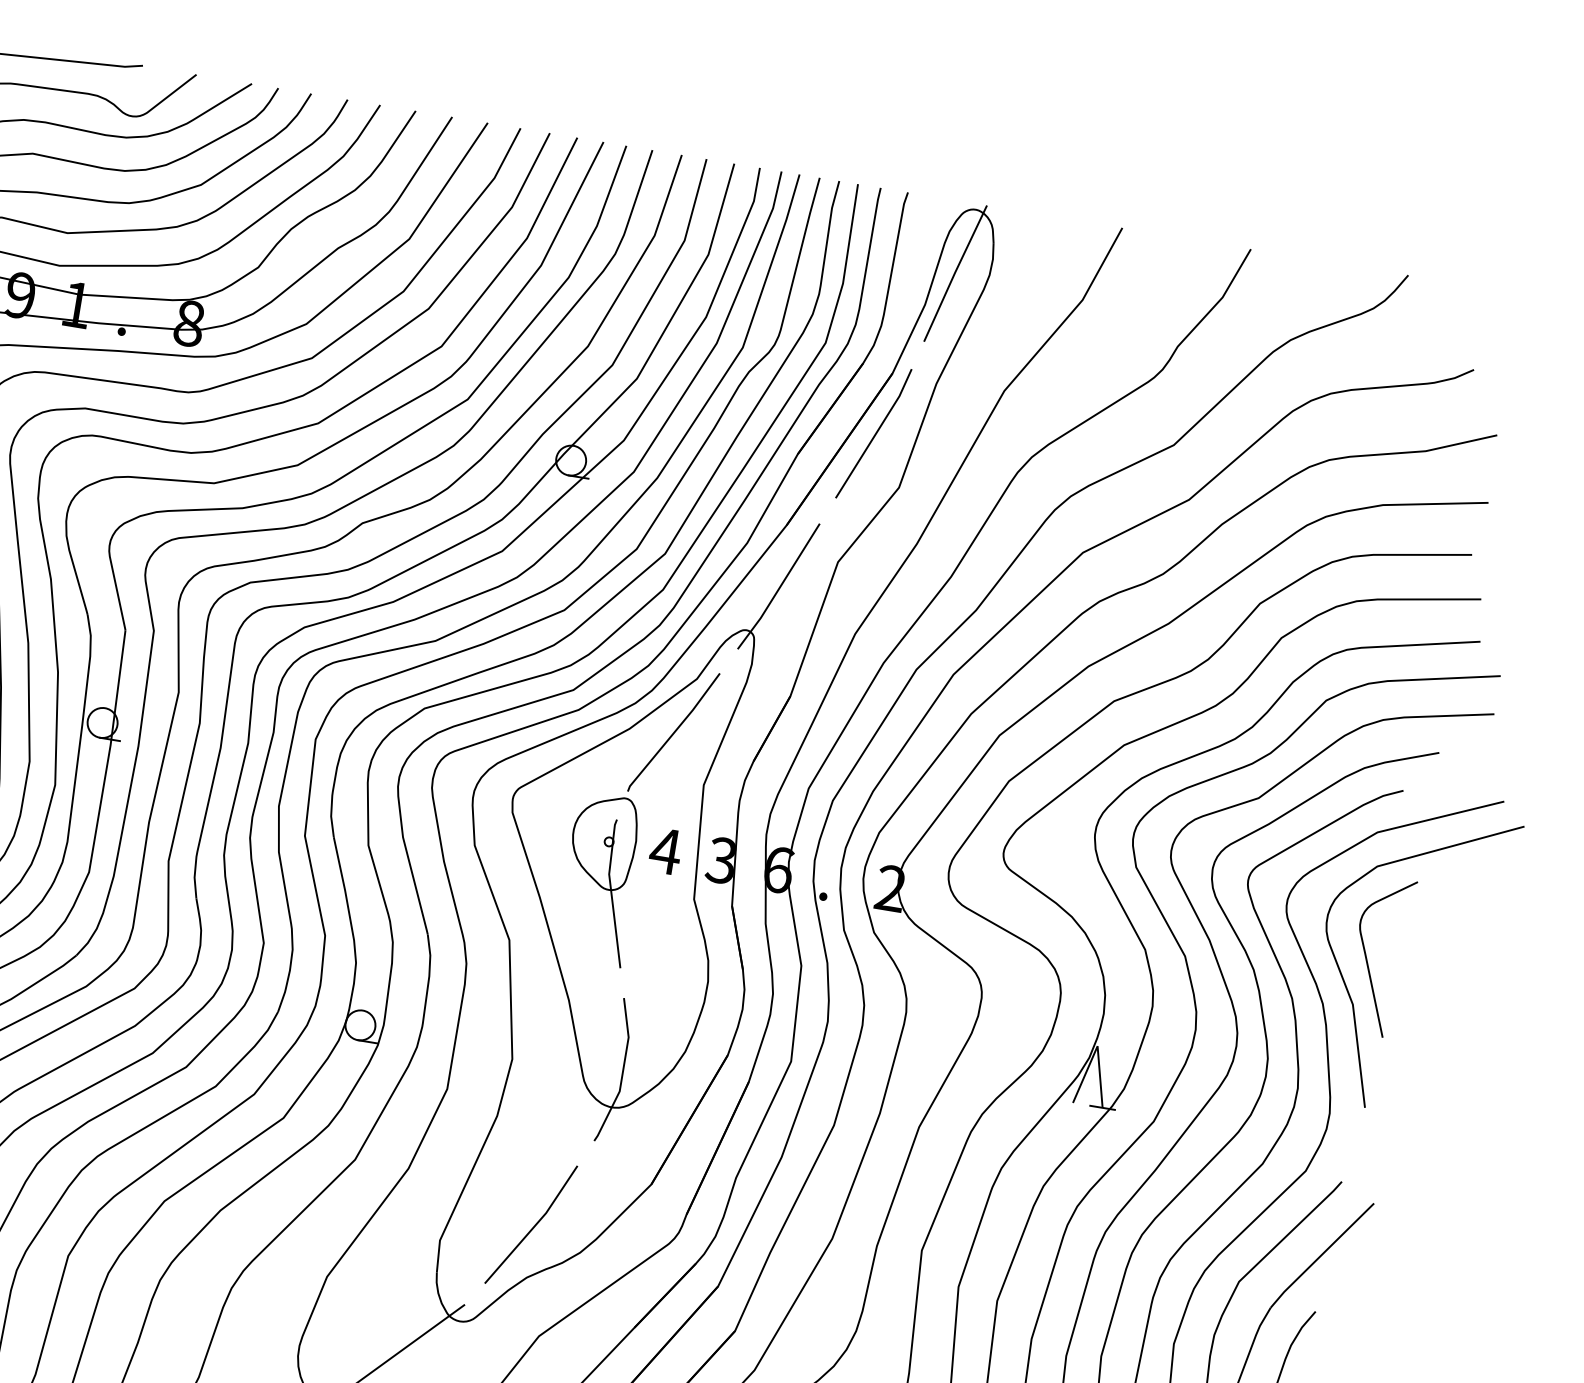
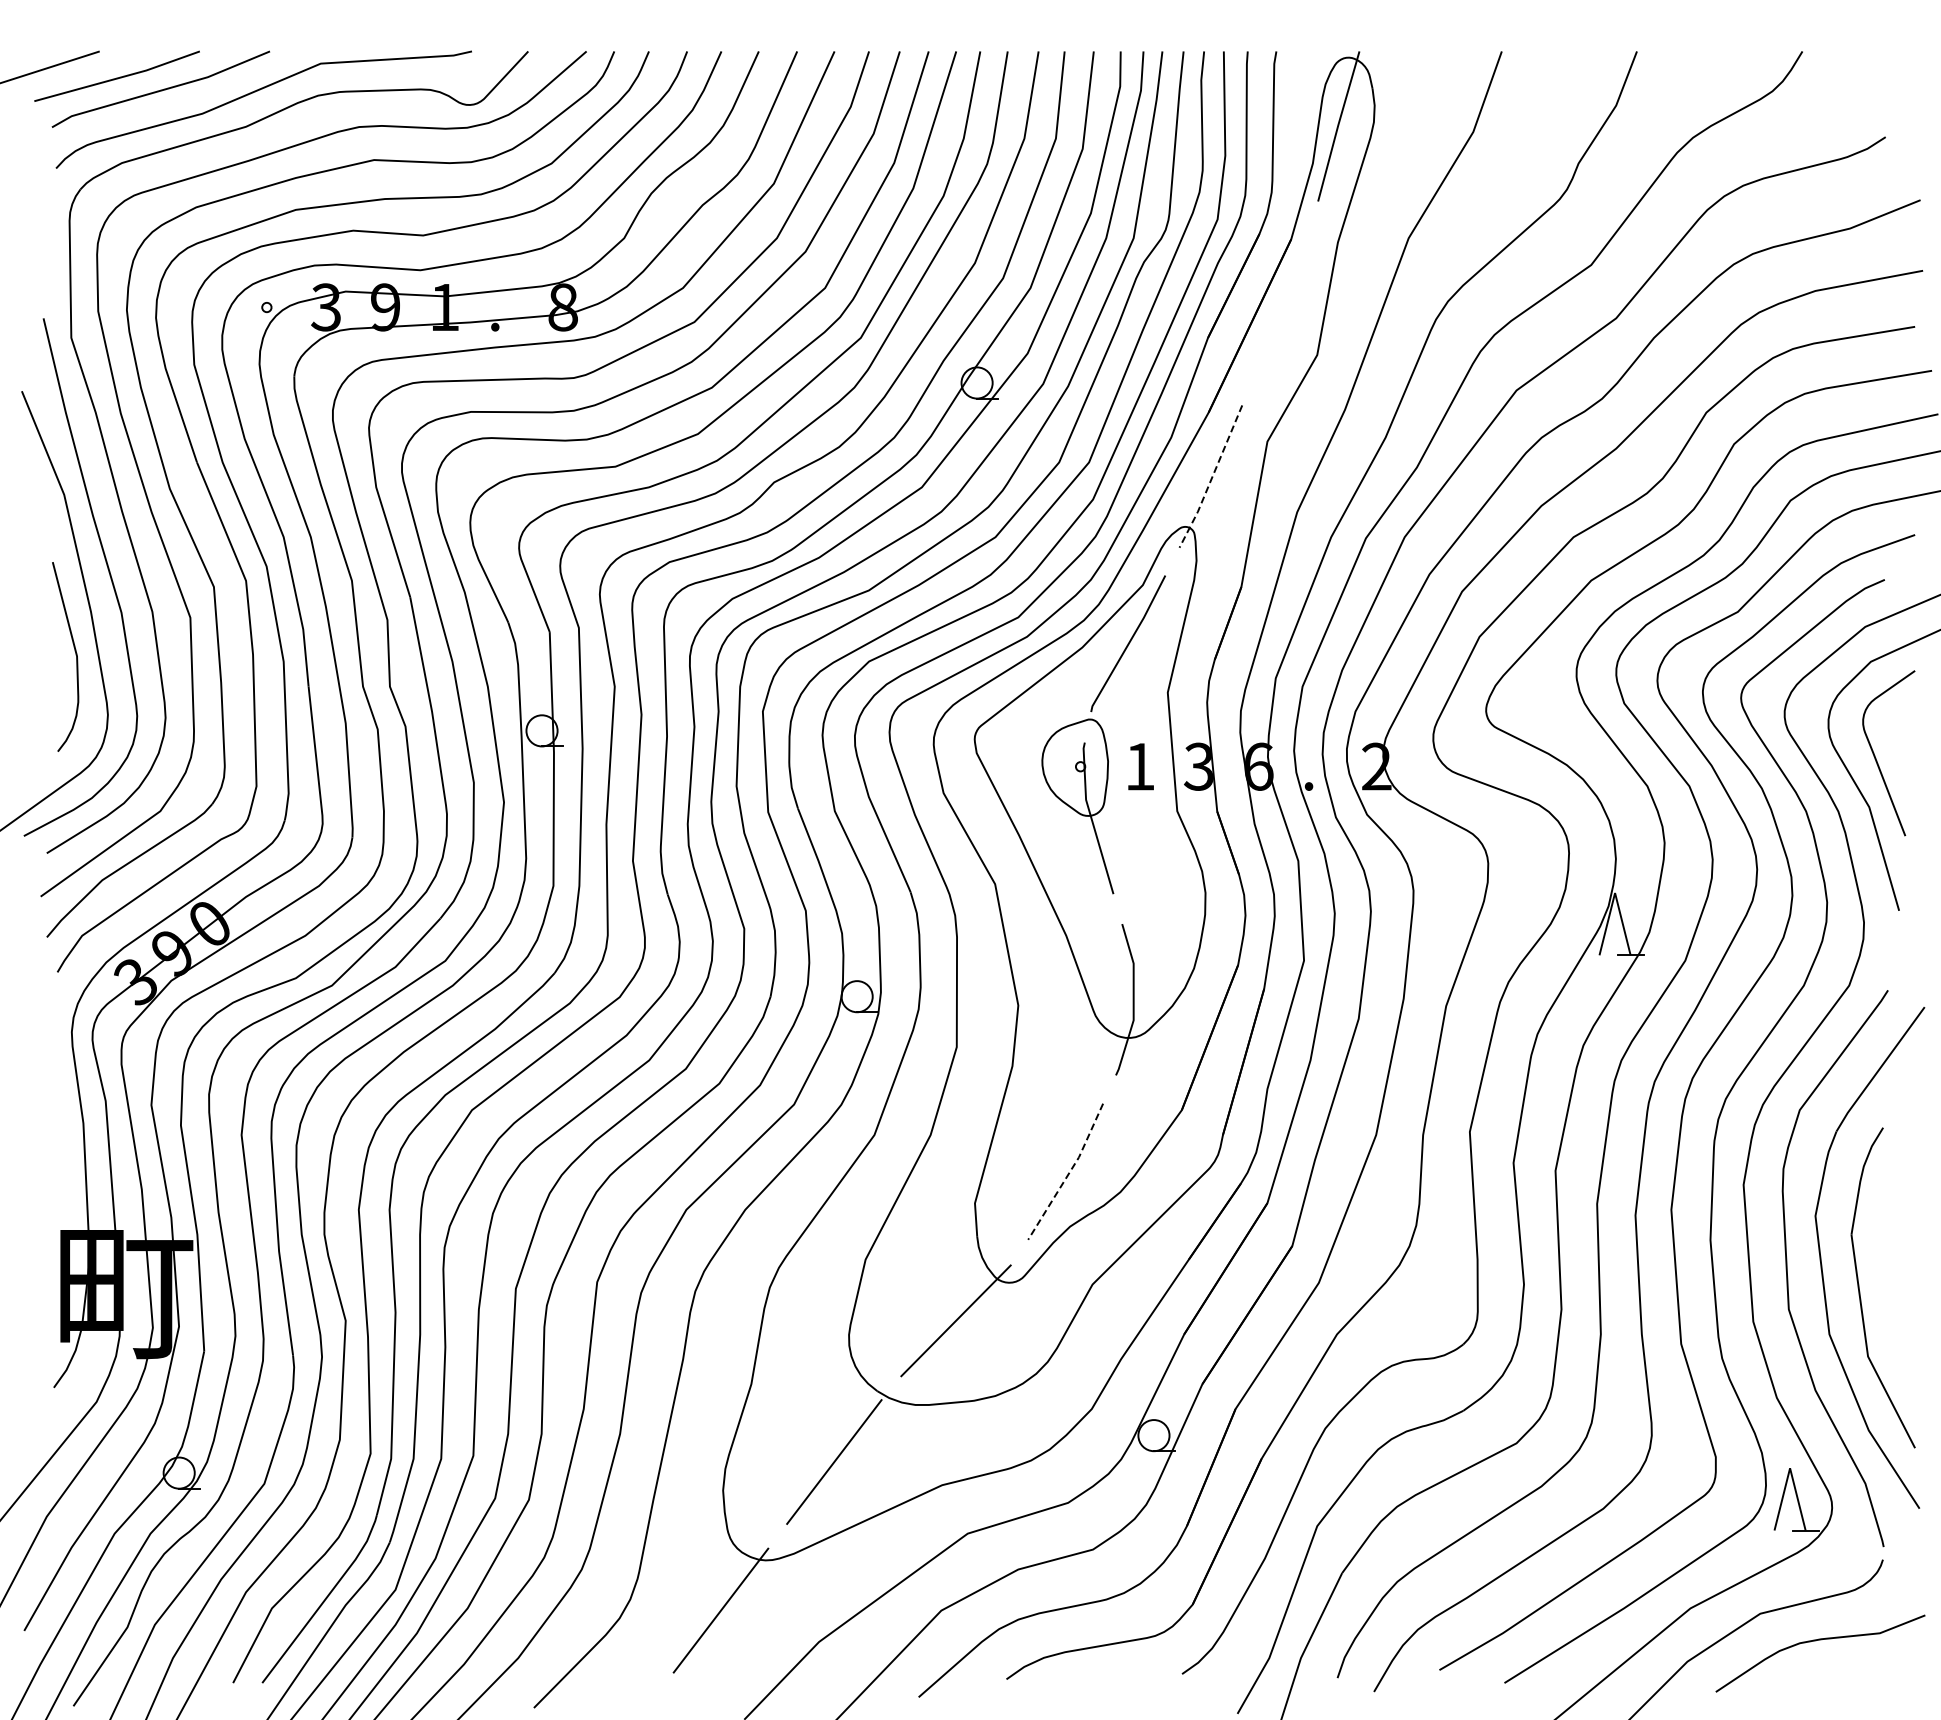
line: (875, 433) -> (1283, 303), removed
line: (780, 588) -> (1212, 478), solid -> dashed
text: (666, 851) -> (1140, 766), 4 -> 1
line: (534, 1226) -> (1069, 1173), solid -> dashed

